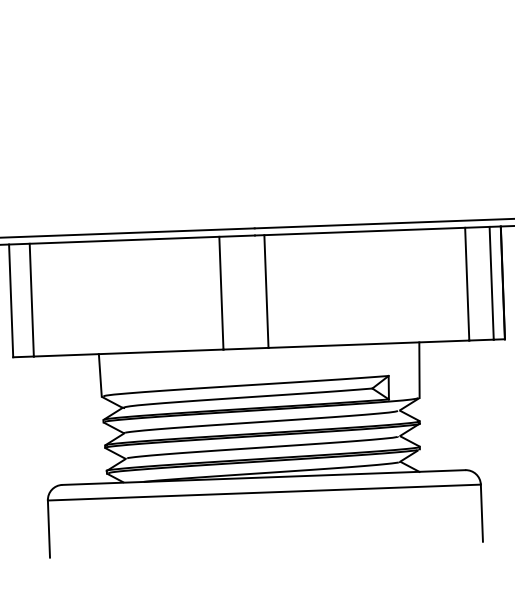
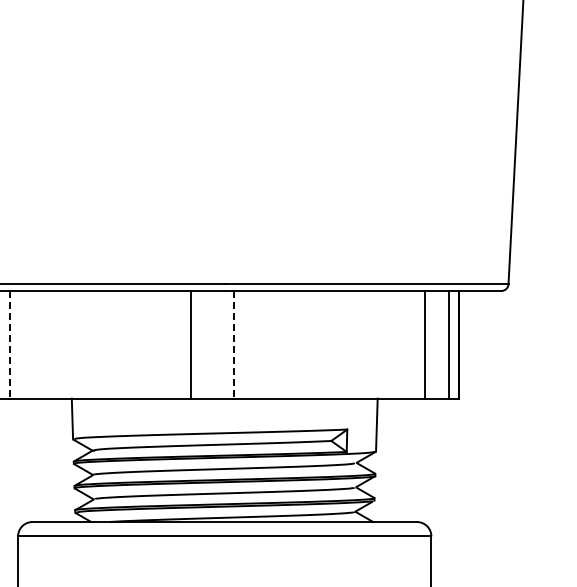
line: (266, 291) -> (233, 344), solid -> dashed
line: (31, 299) -> (9, 344), solid -> dashed

